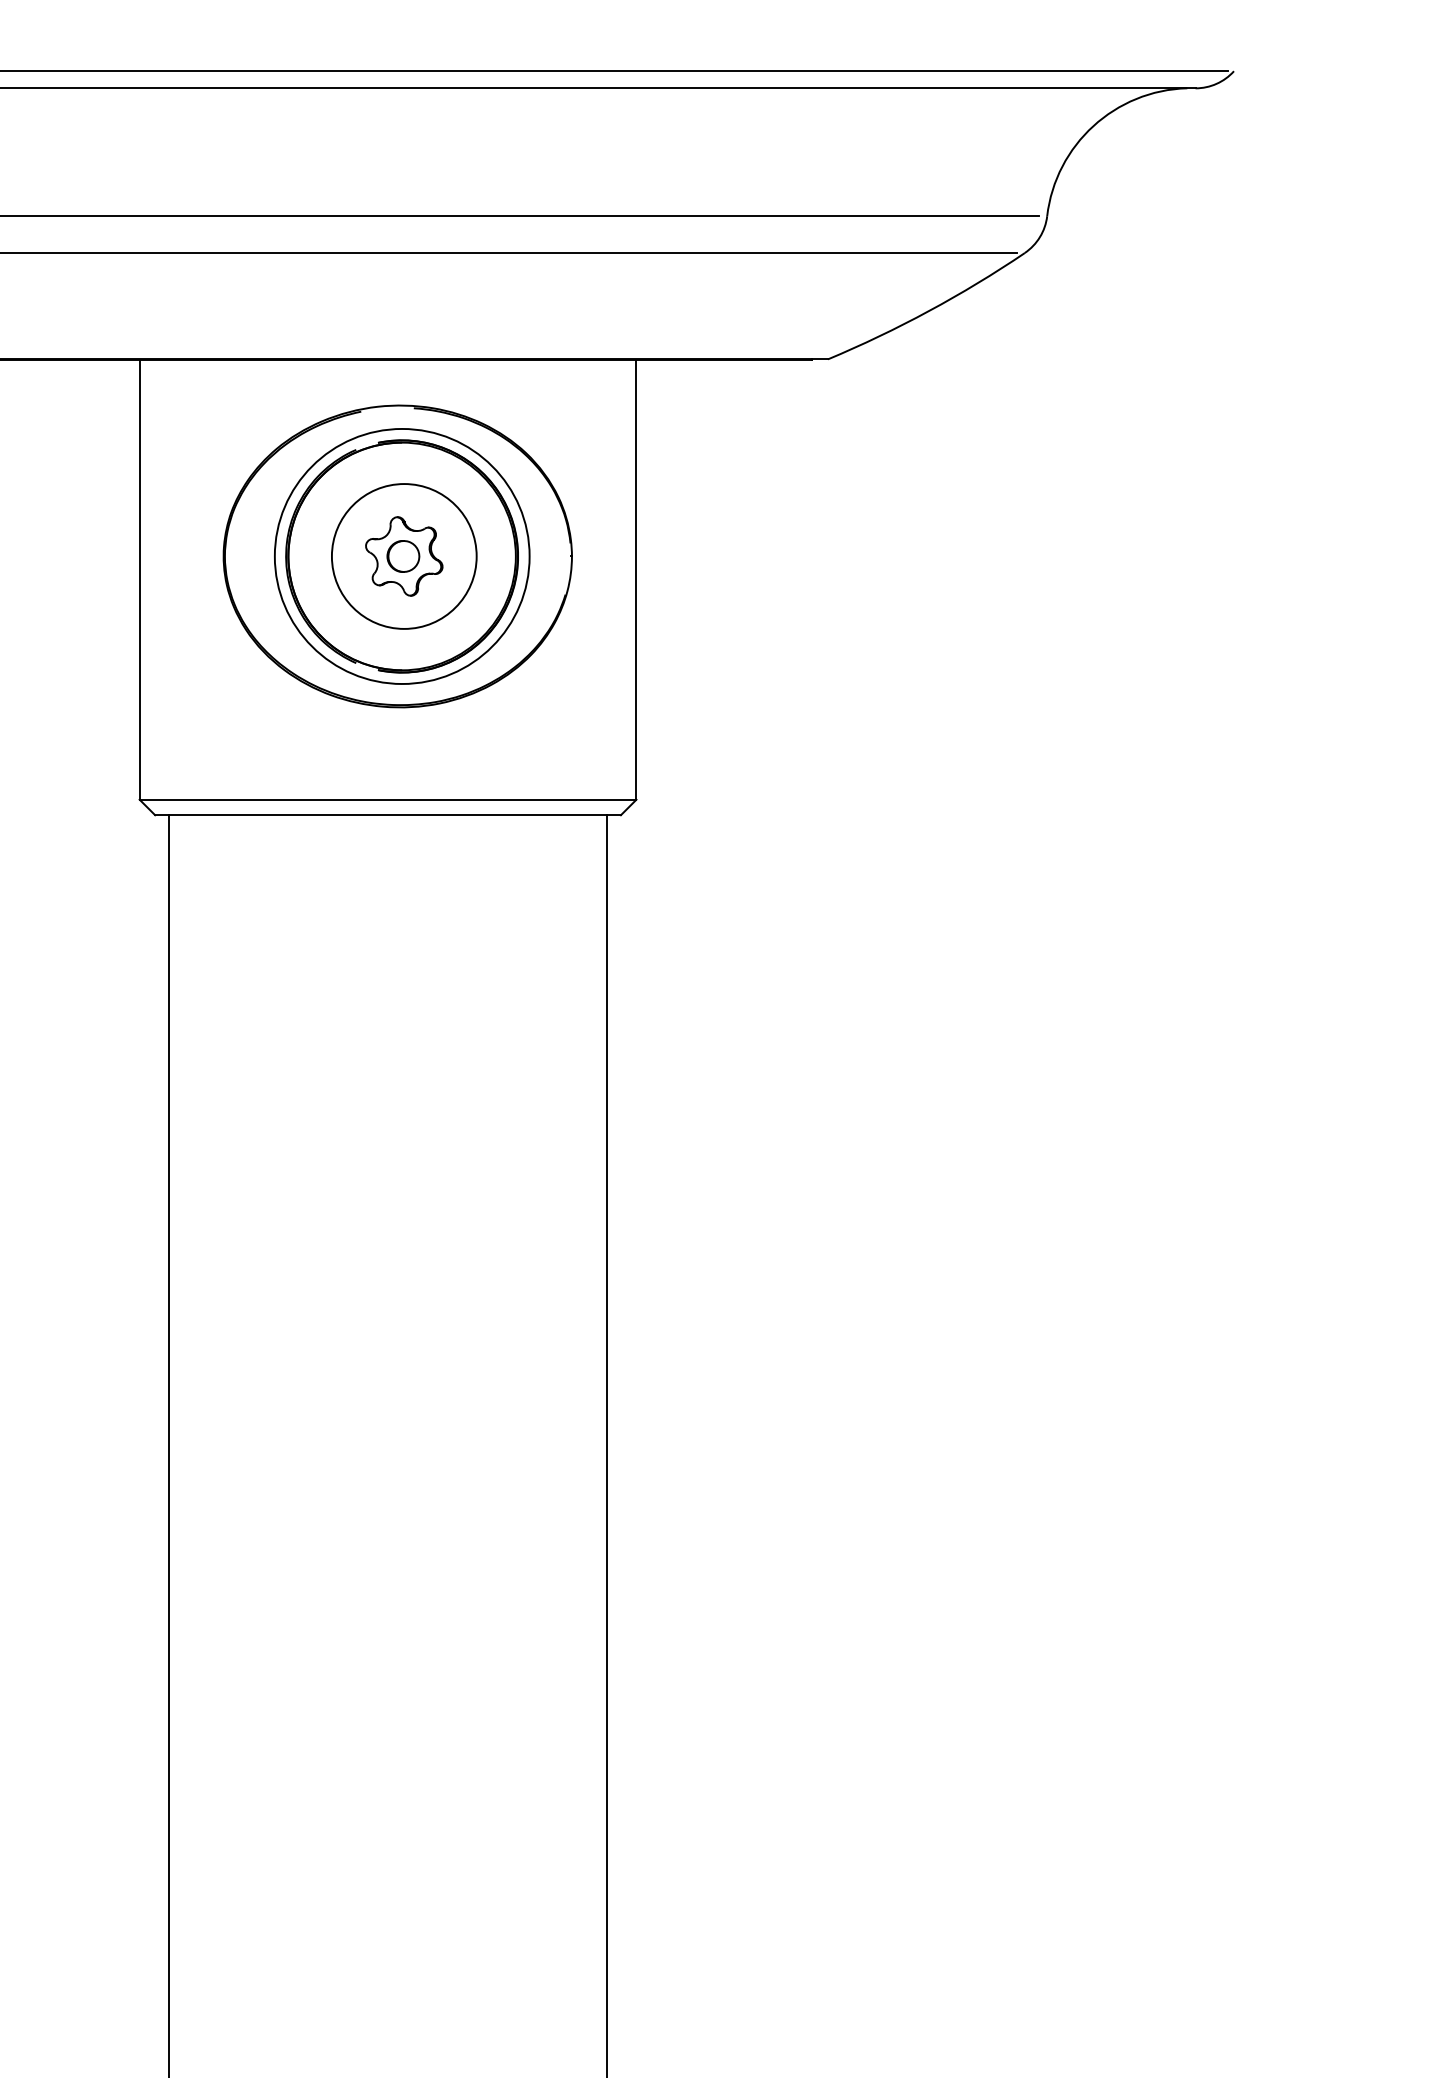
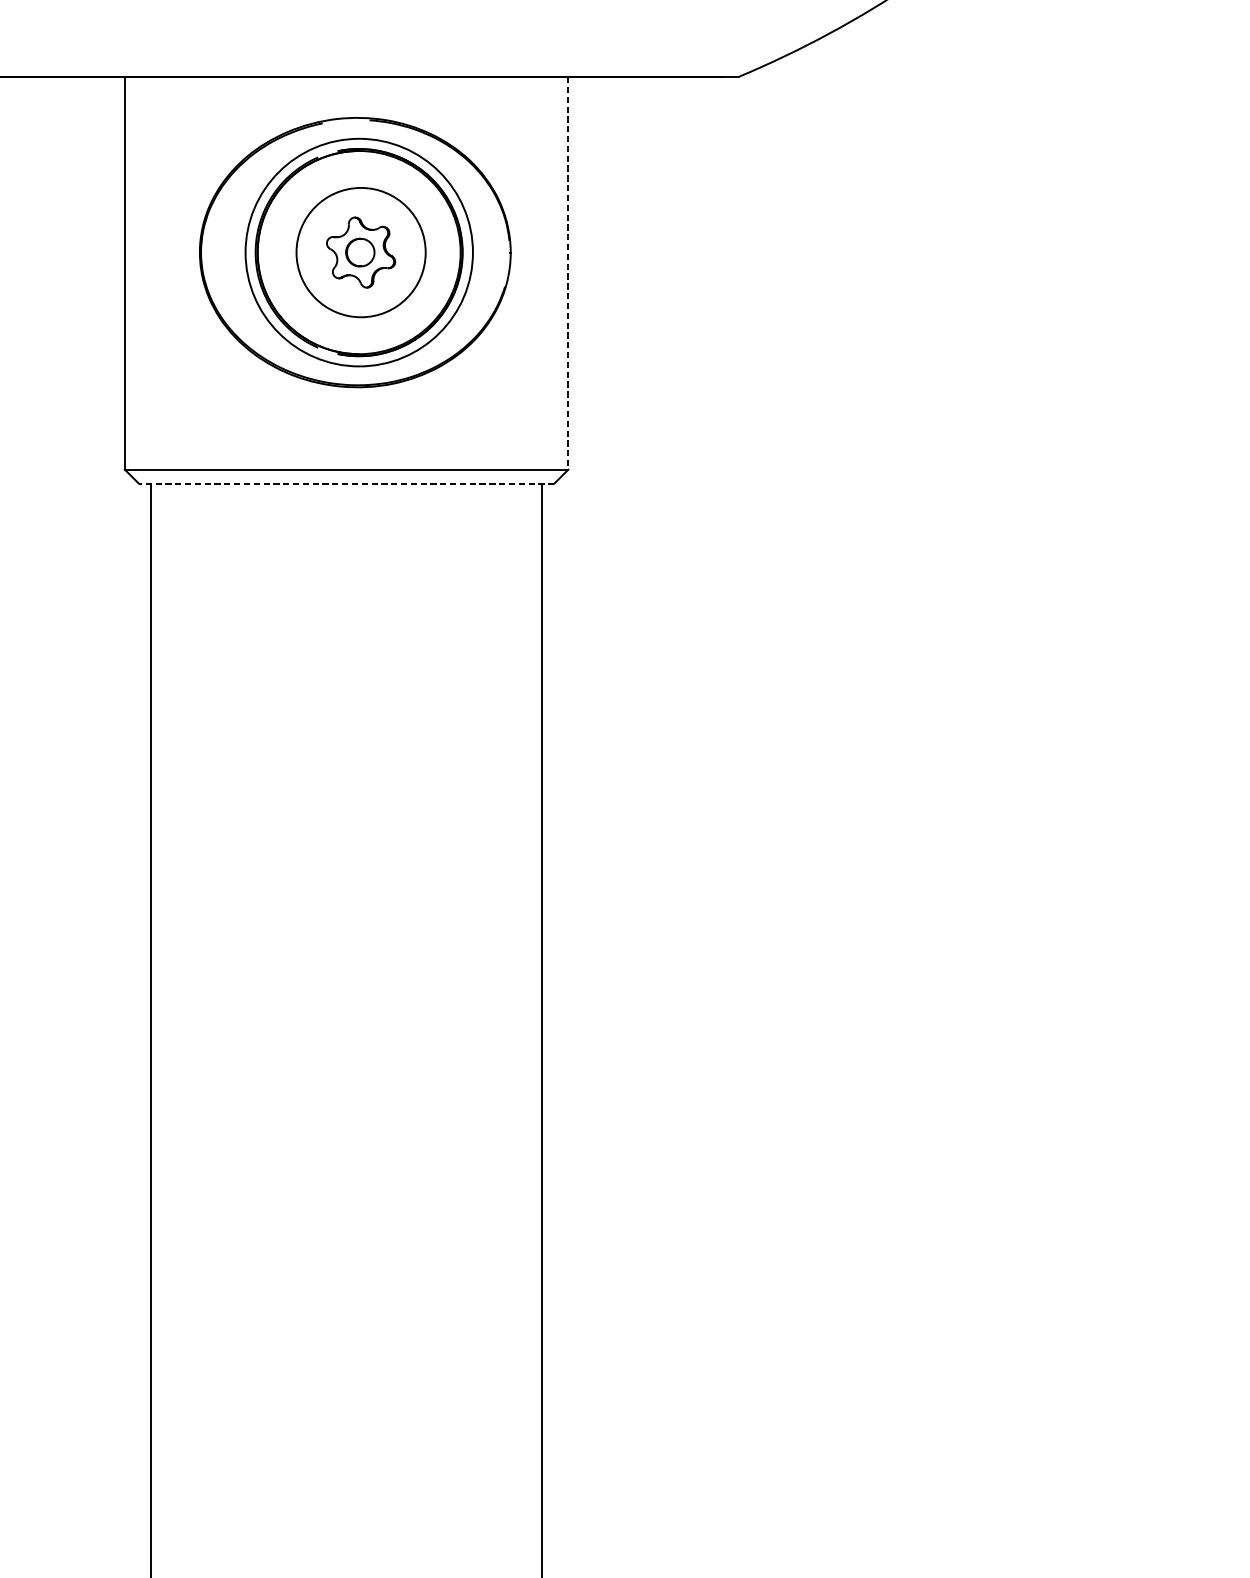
line: (636, 579) -> (568, 273), solid -> dashed
line: (388, 815) -> (347, 483), solid -> dashed

